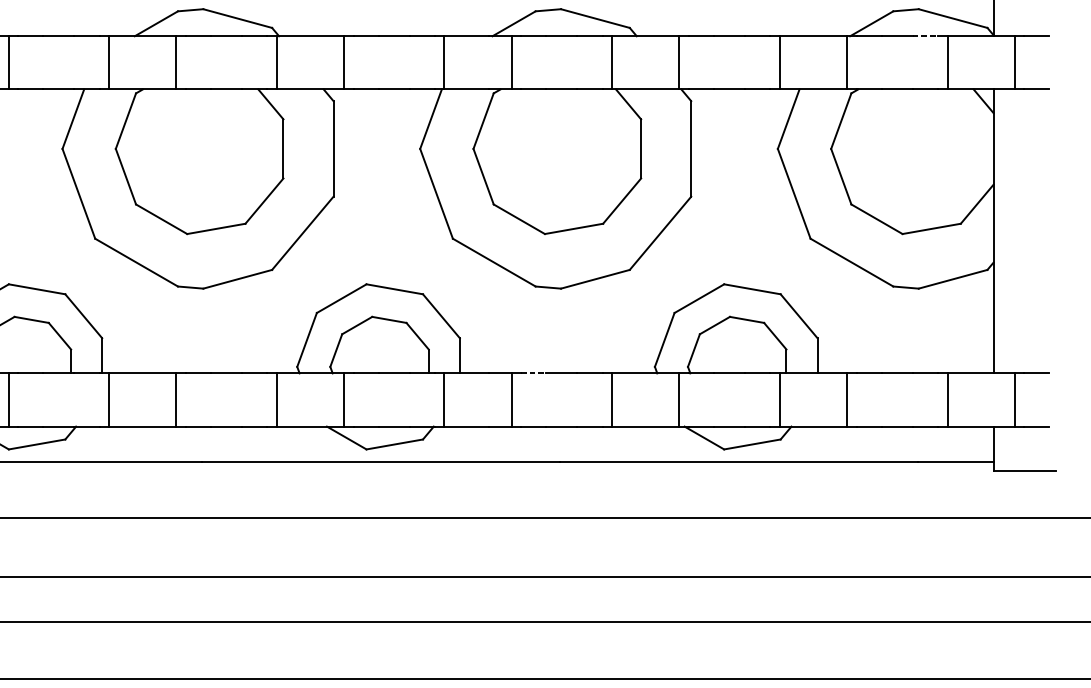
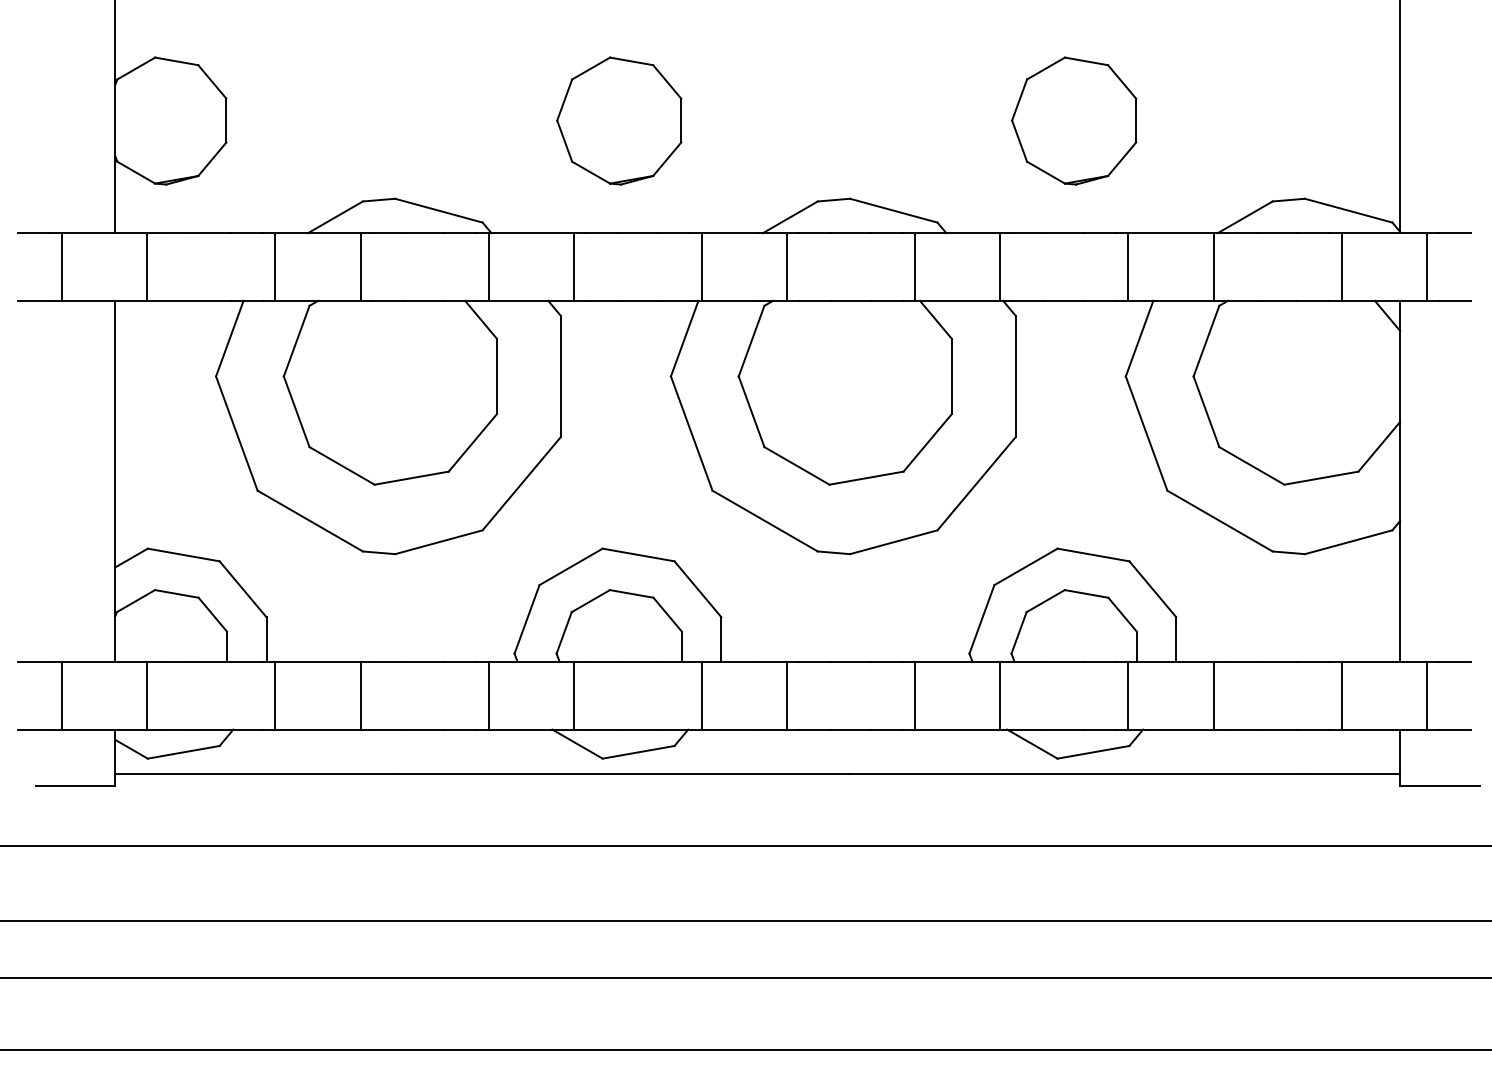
line: (925, 36) -> (1313, 233), dashed -> solid
line: (533, 373) -> (815, 661), dashed -> solid

